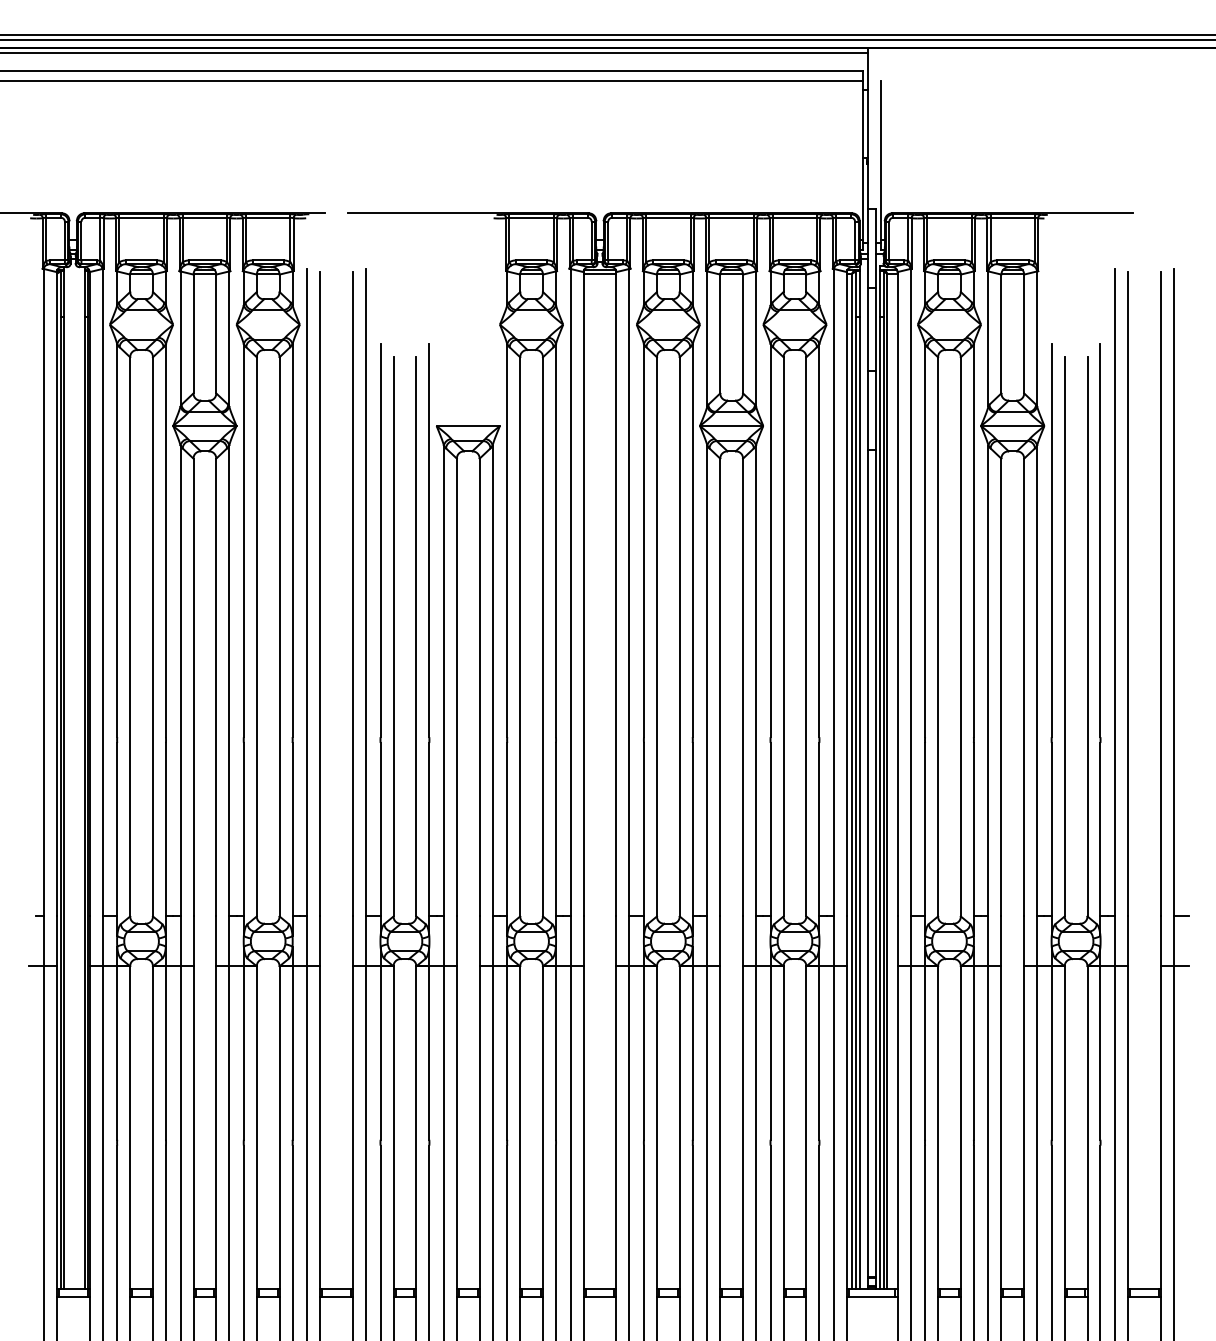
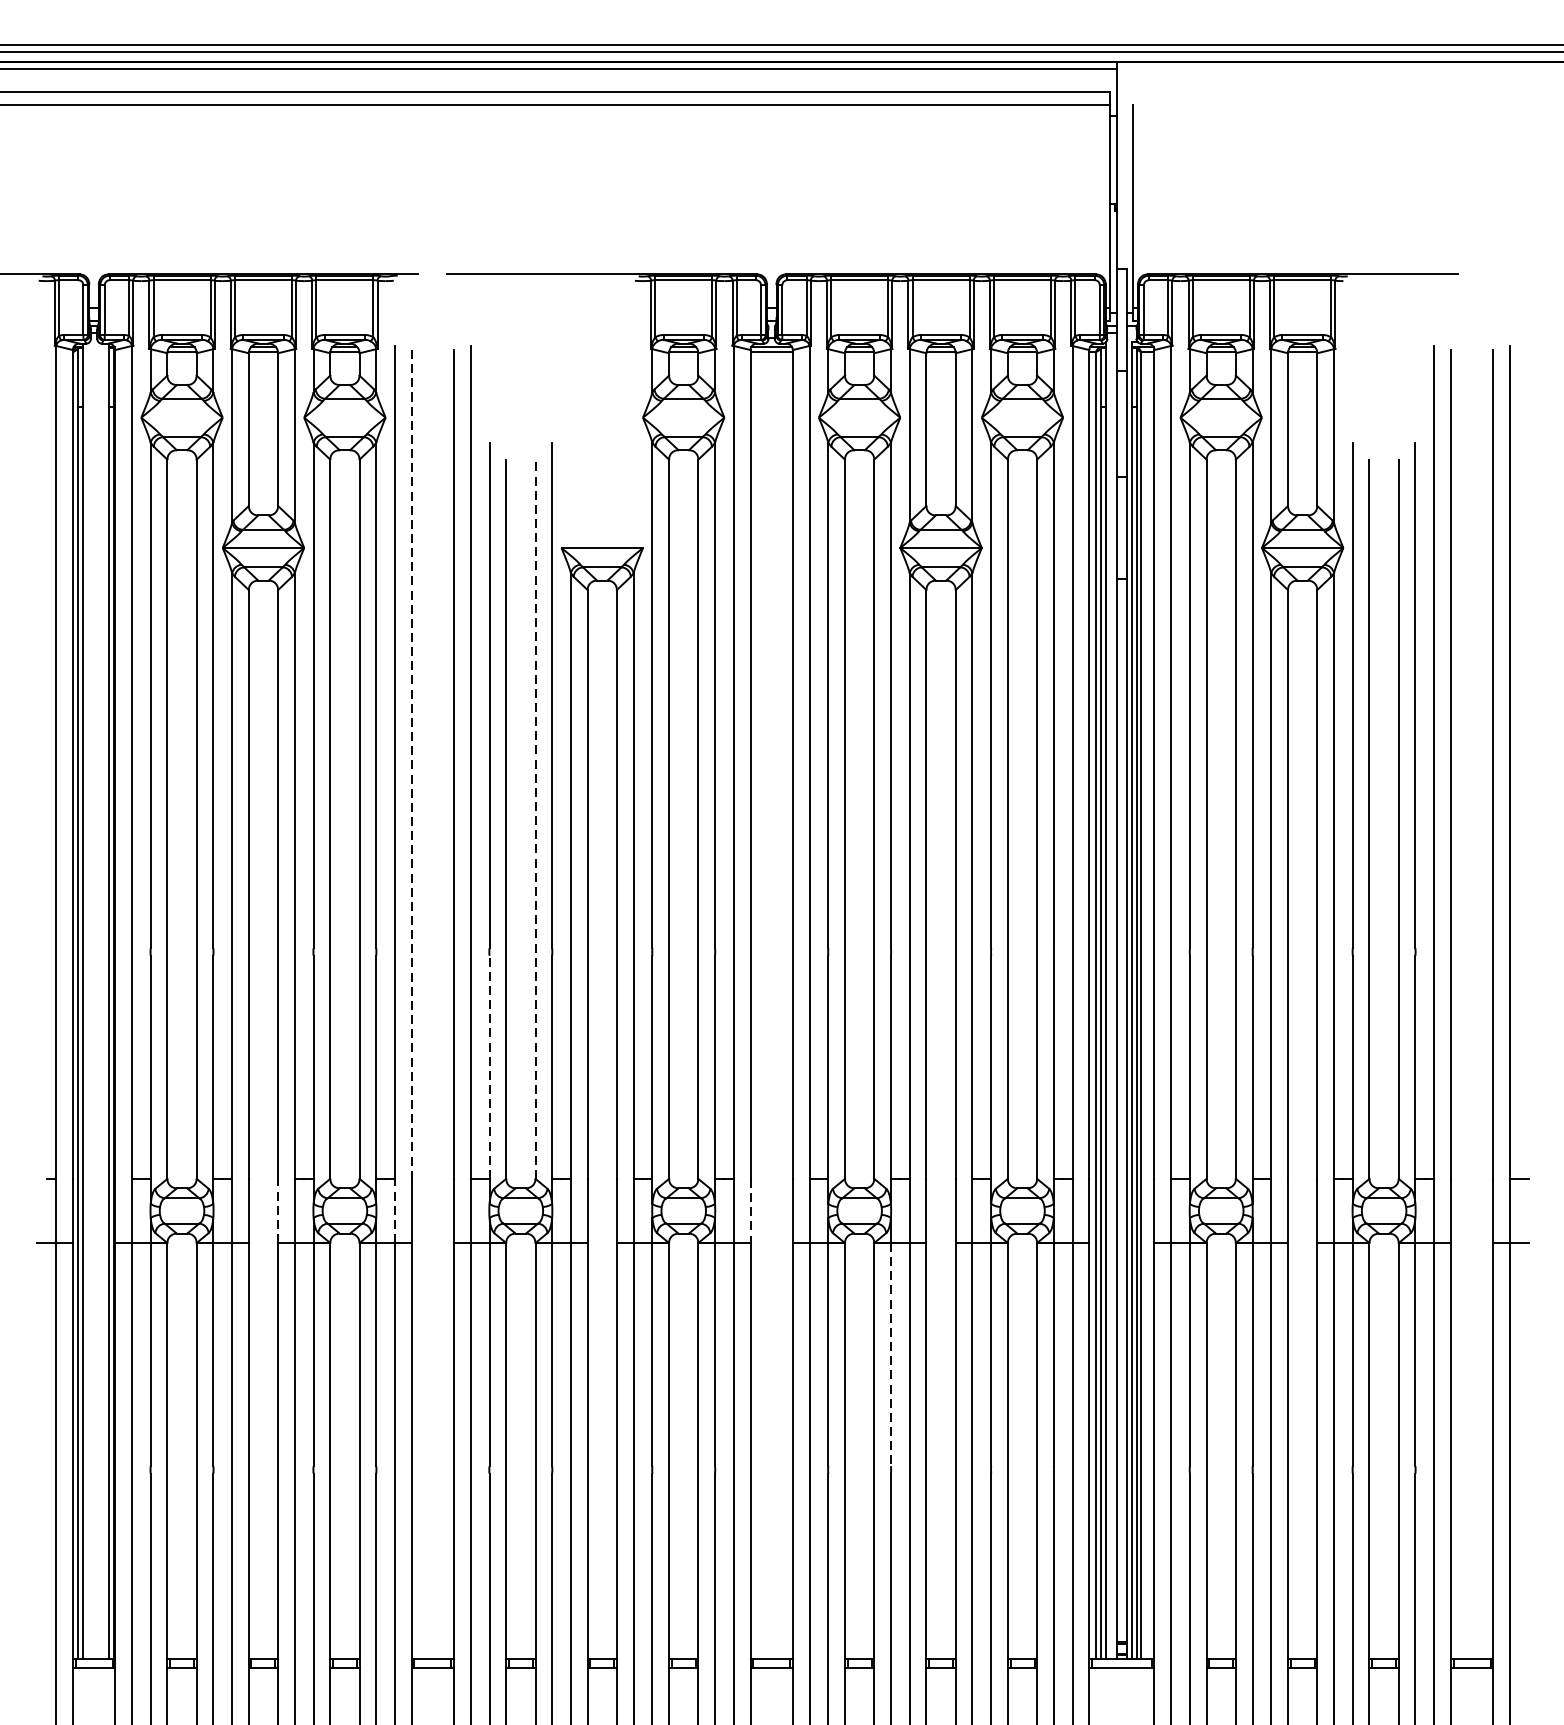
line: (320, 594) -> (412, 764), solid -> dashed
line: (416, 636) -> (535, 818), solid -> dashed
line: (380, 829) -> (489, 1067), solid -> dashed
line: (216, 941) -> (278, 1211), solid -> dashed
line: (307, 941) -> (395, 1211), solid -> dashed
line: (583, 941) -> (750, 1211), solid -> dashed
line: (692, 1053) -> (890, 1355), solid -> dashed

